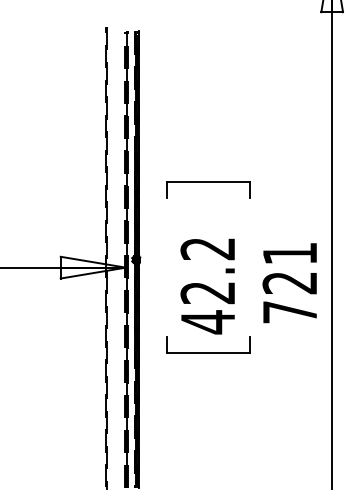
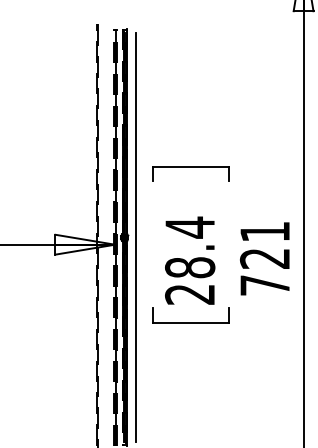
line: (148, 259) -> (135, 237), added
text: (207, 285) -> (189, 261), 42.2 -> 28.4

